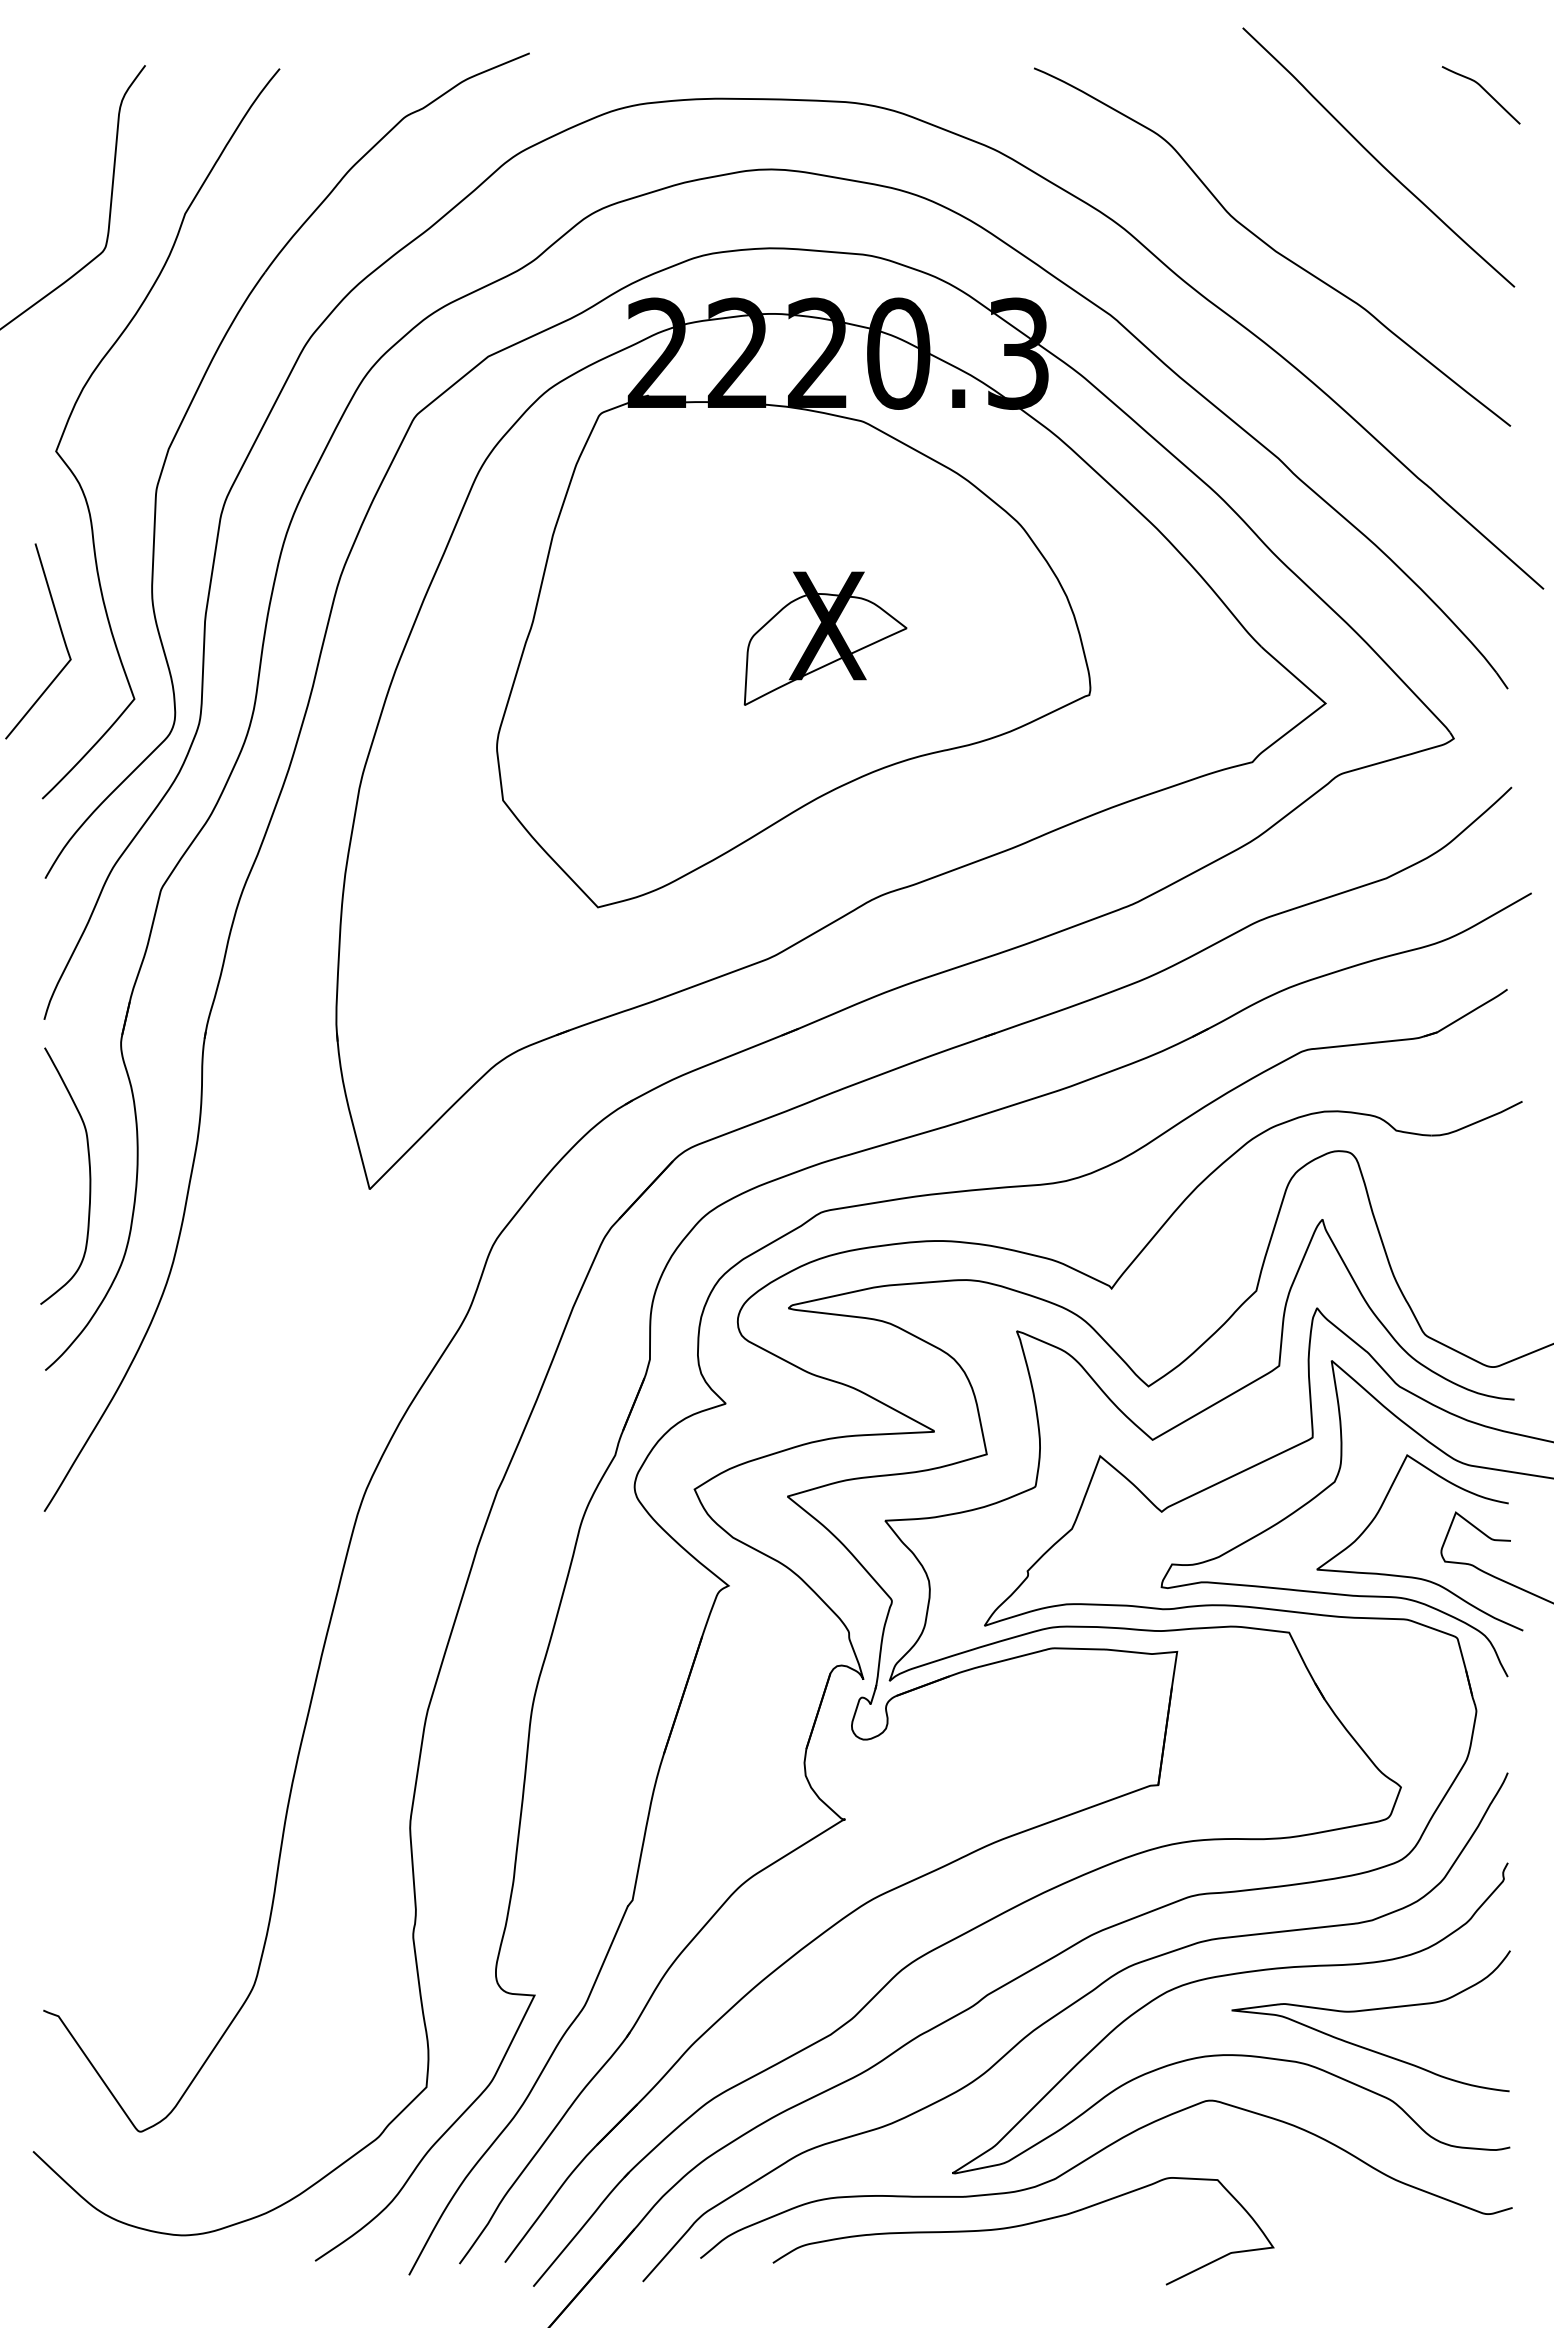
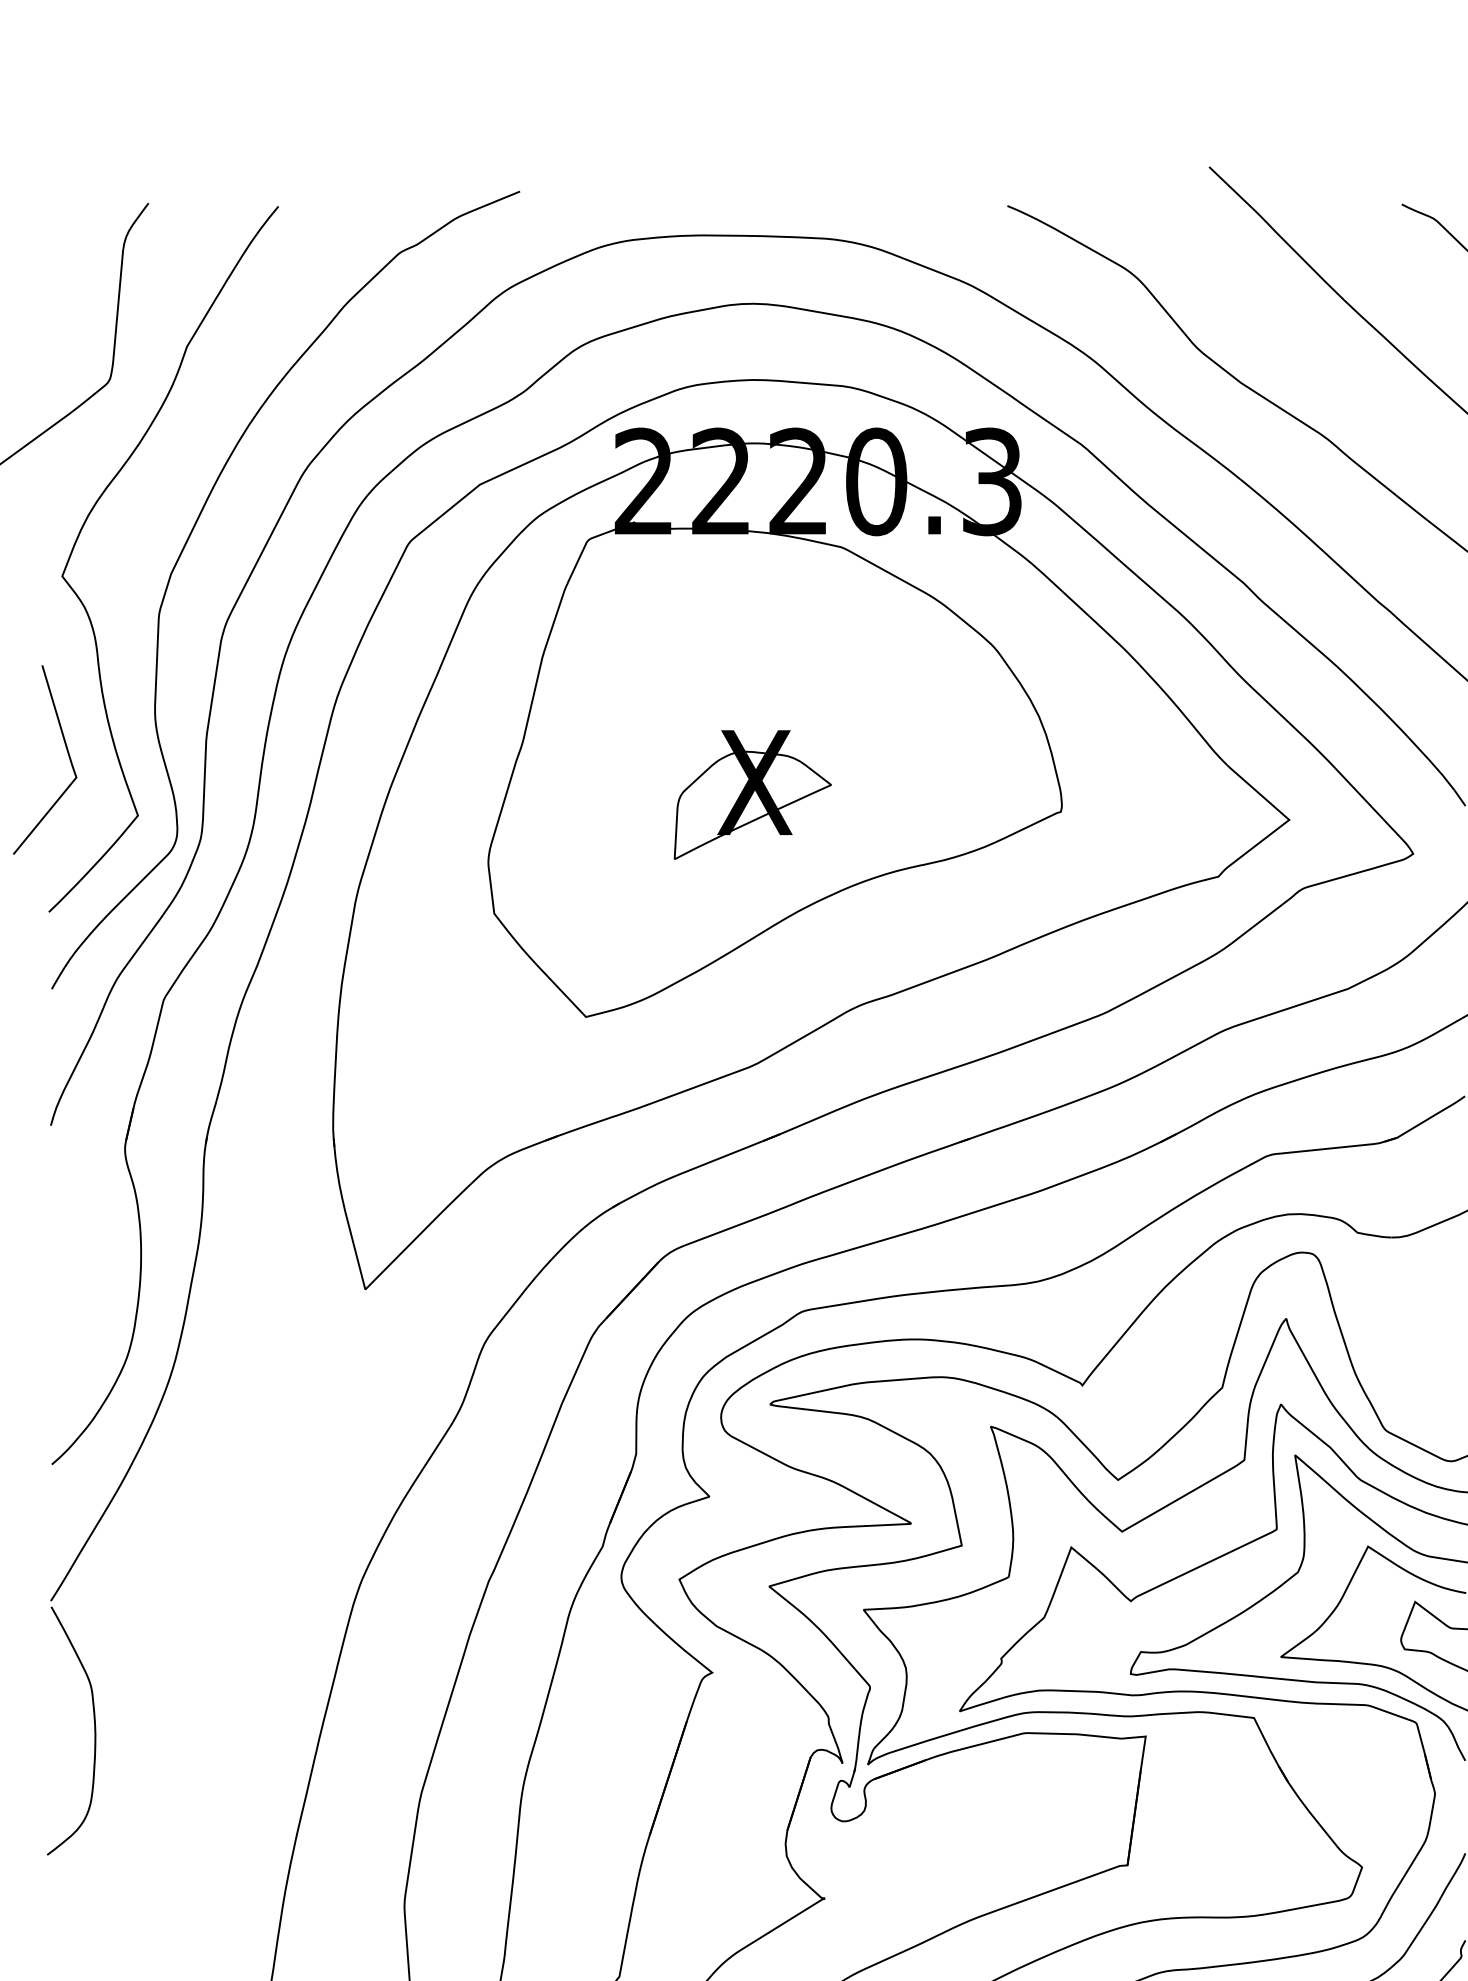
part: (825, 638) -> (752, 794), moved
curve: (89, 1175) -> (94, 1730), moved

